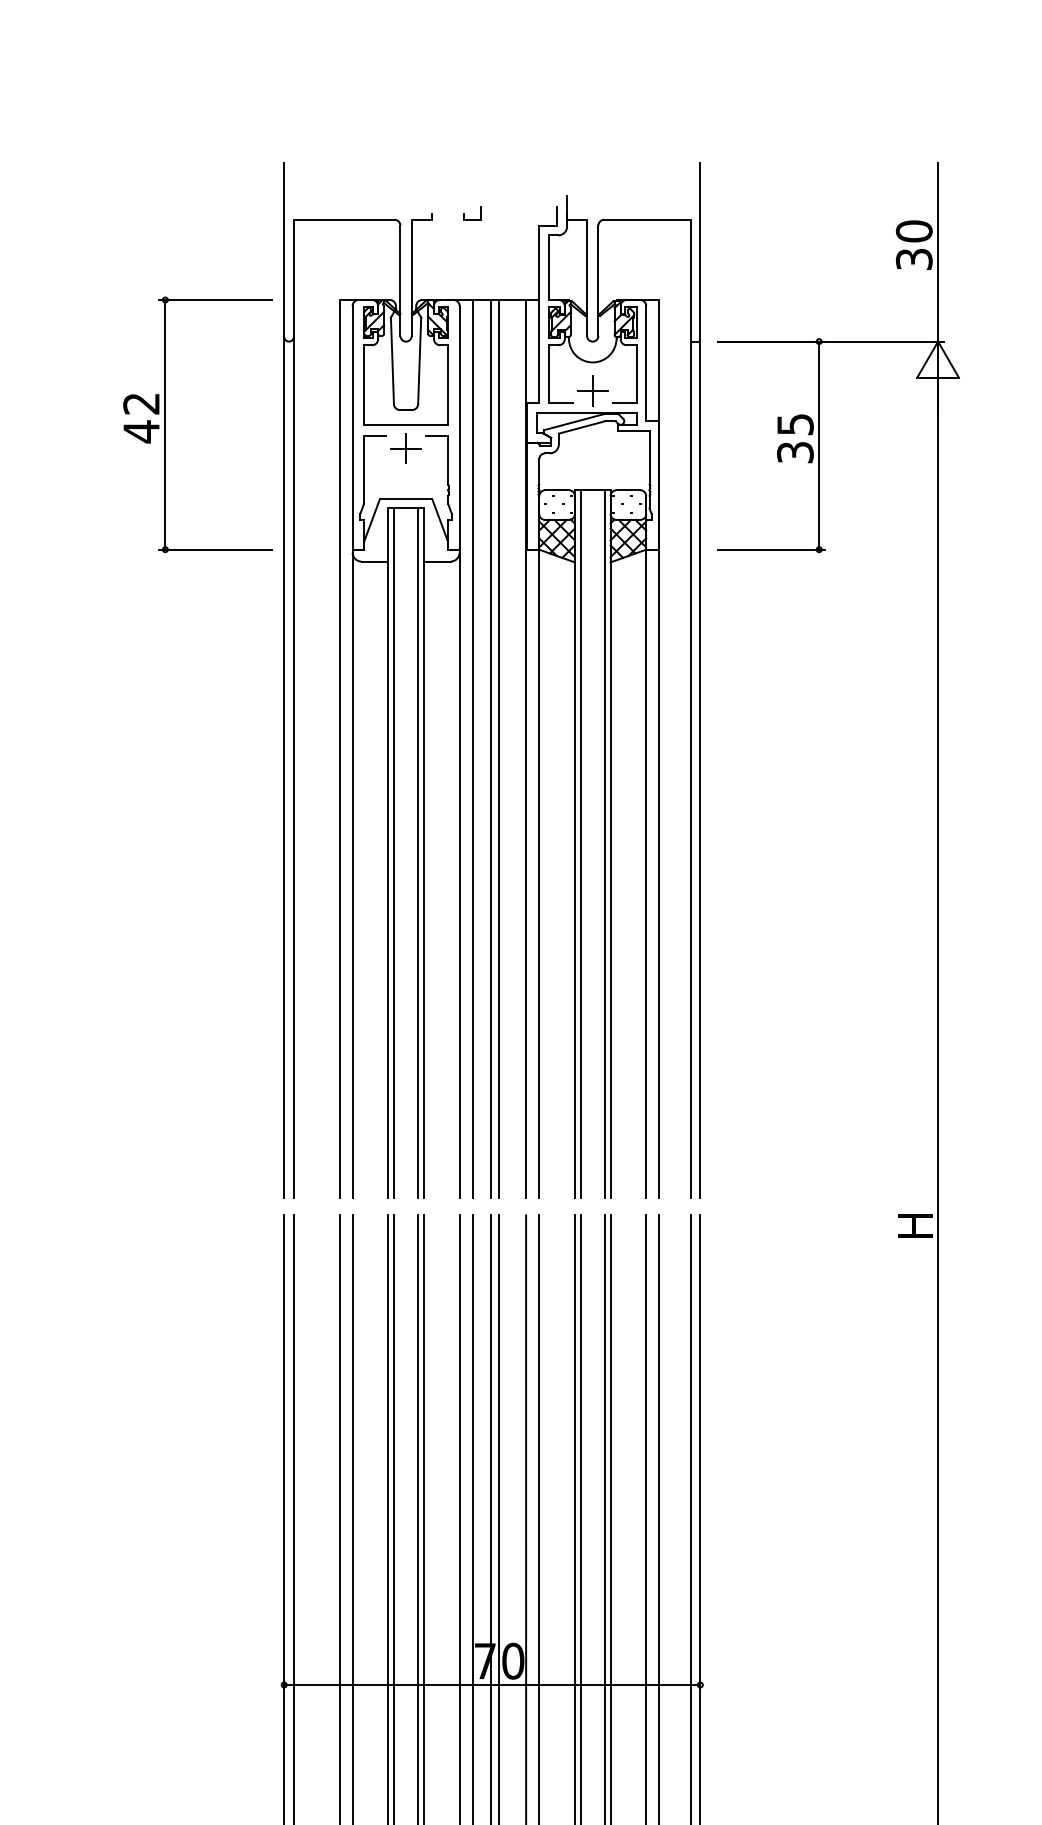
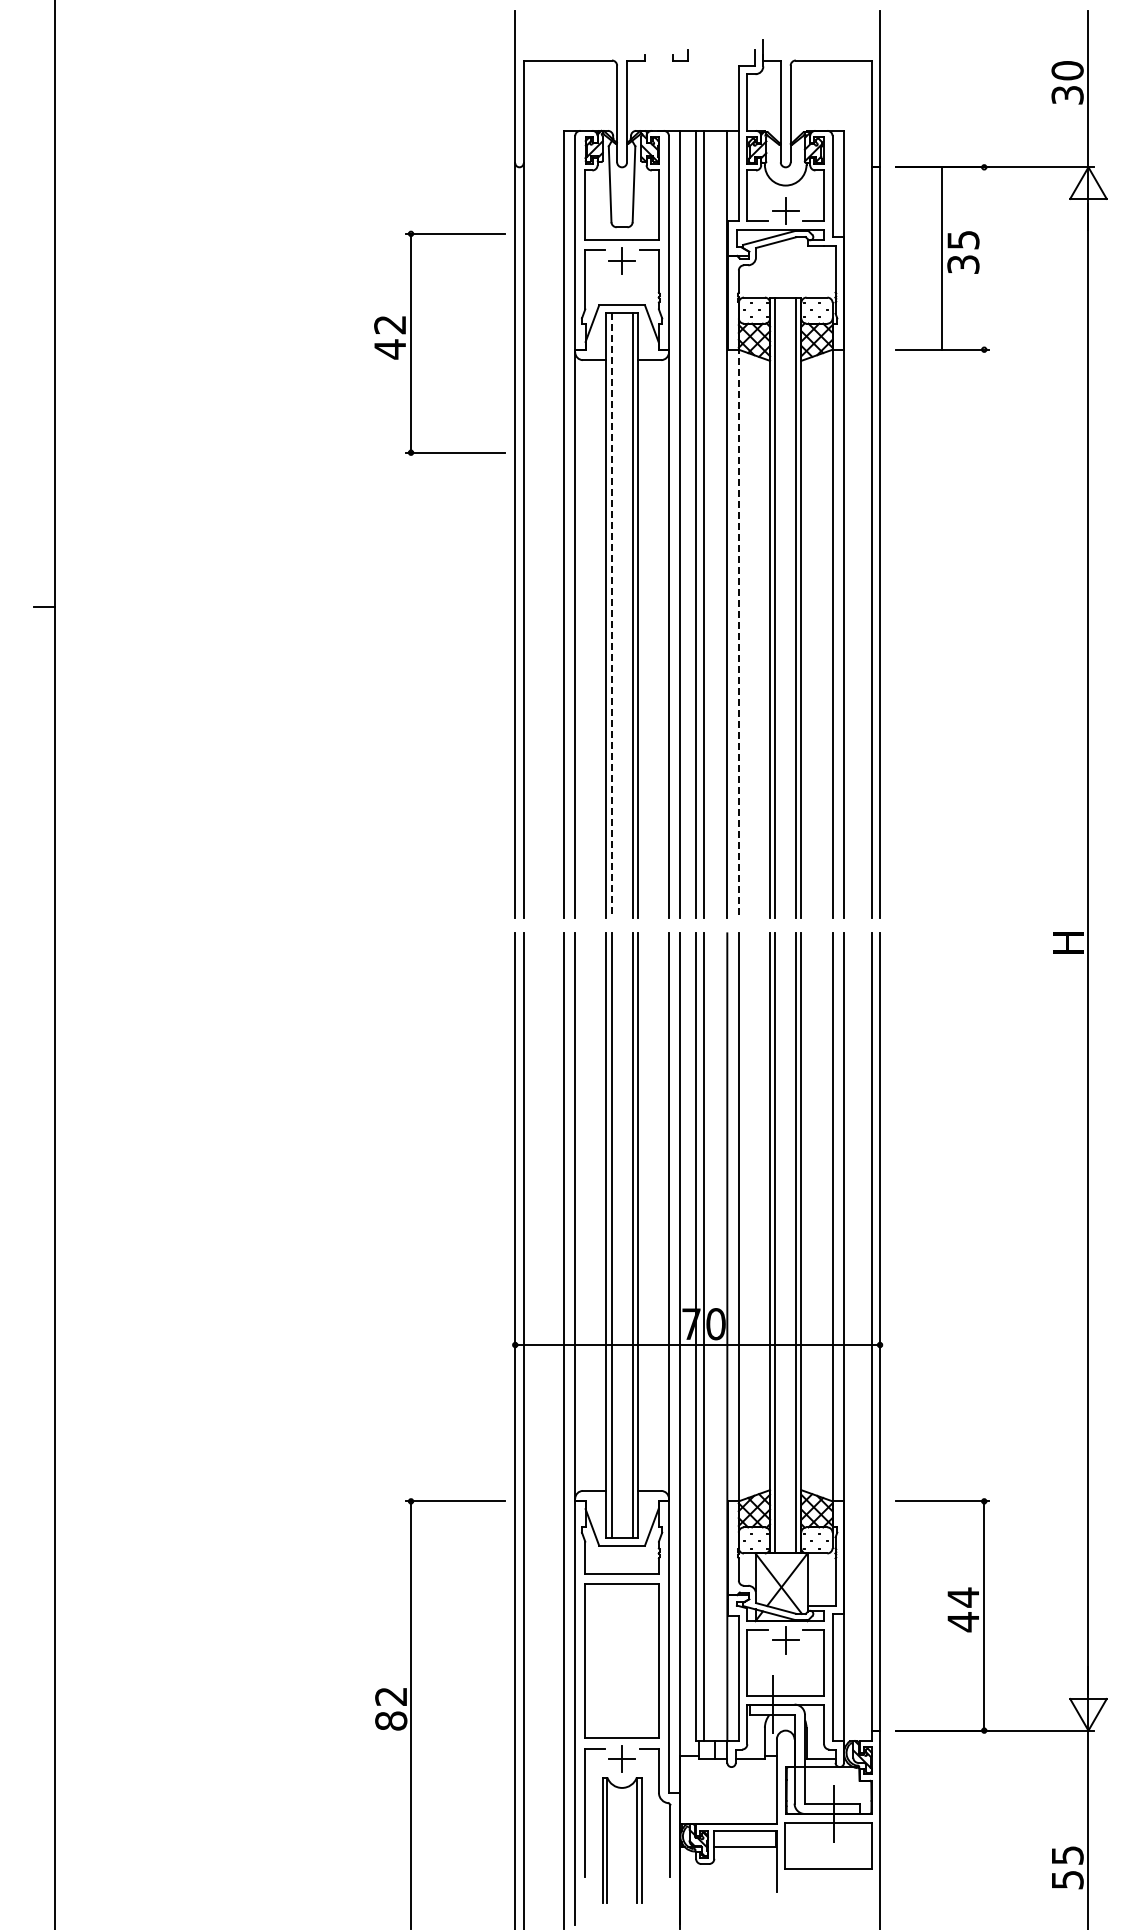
part: (165, 423) -> (411, 342), moved
line: (819, 445) -> (942, 258), moved
line: (394, 852) -> (611, 615), solid -> dashed
line: (538, 872) -> (738, 632), solid -> dashed

